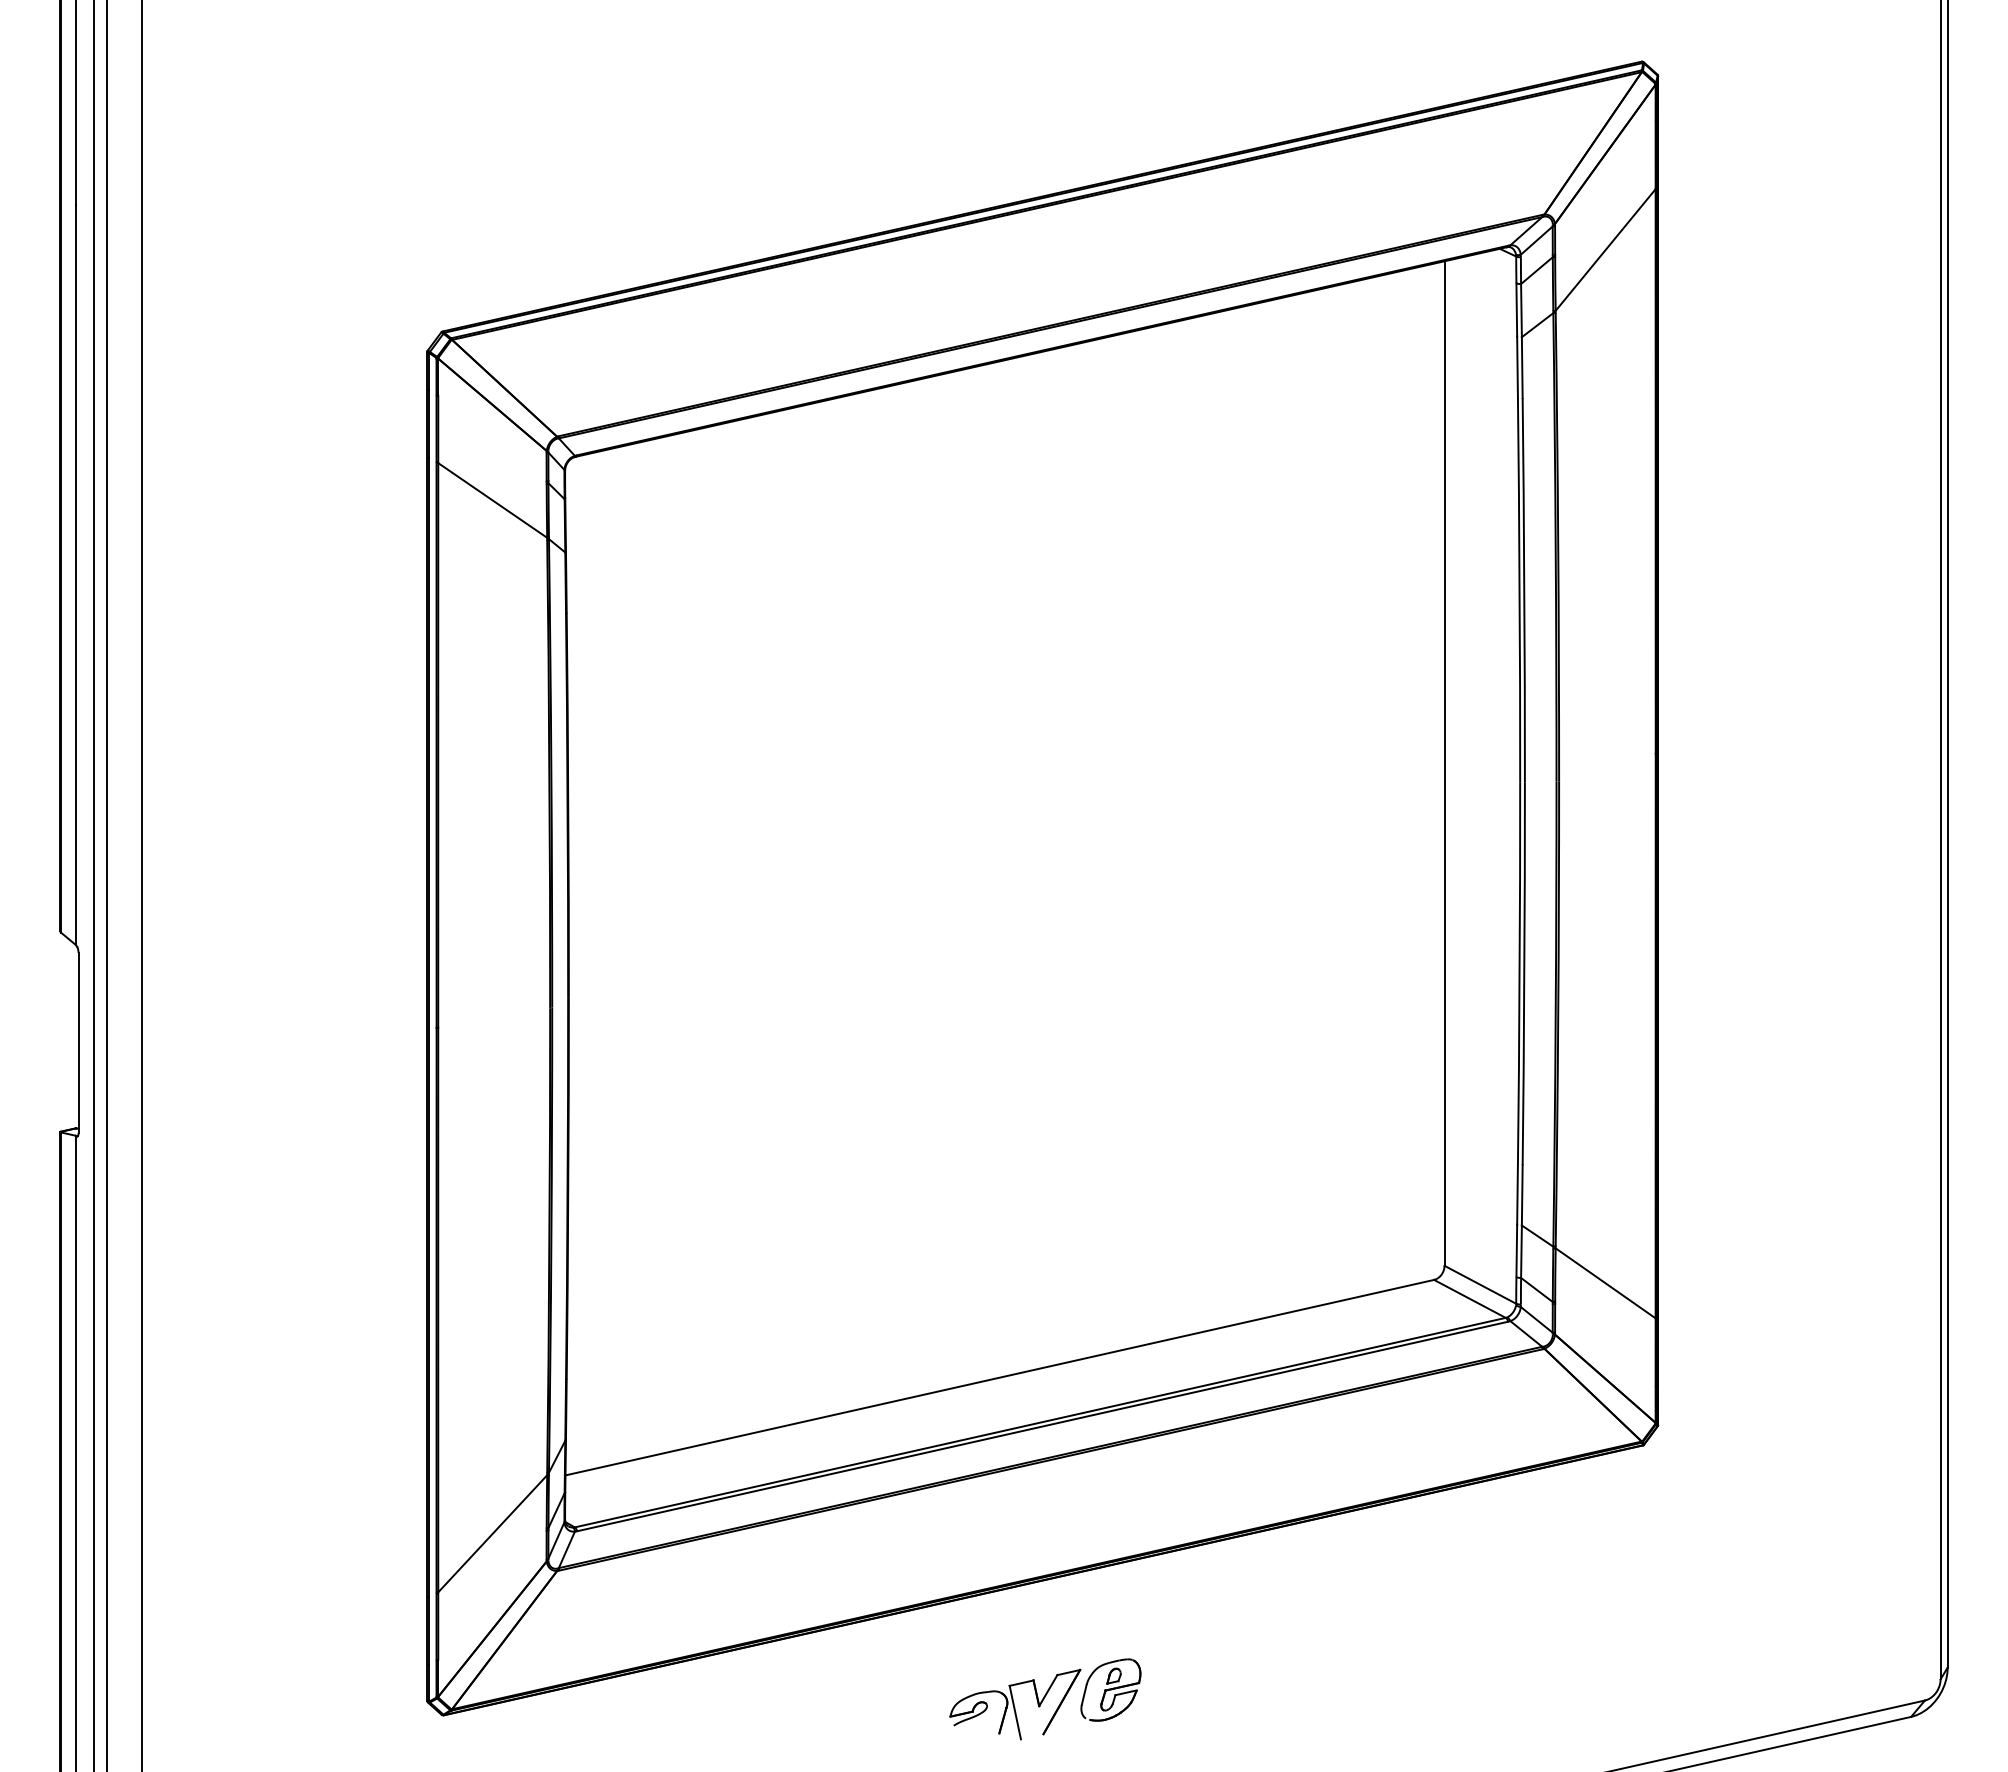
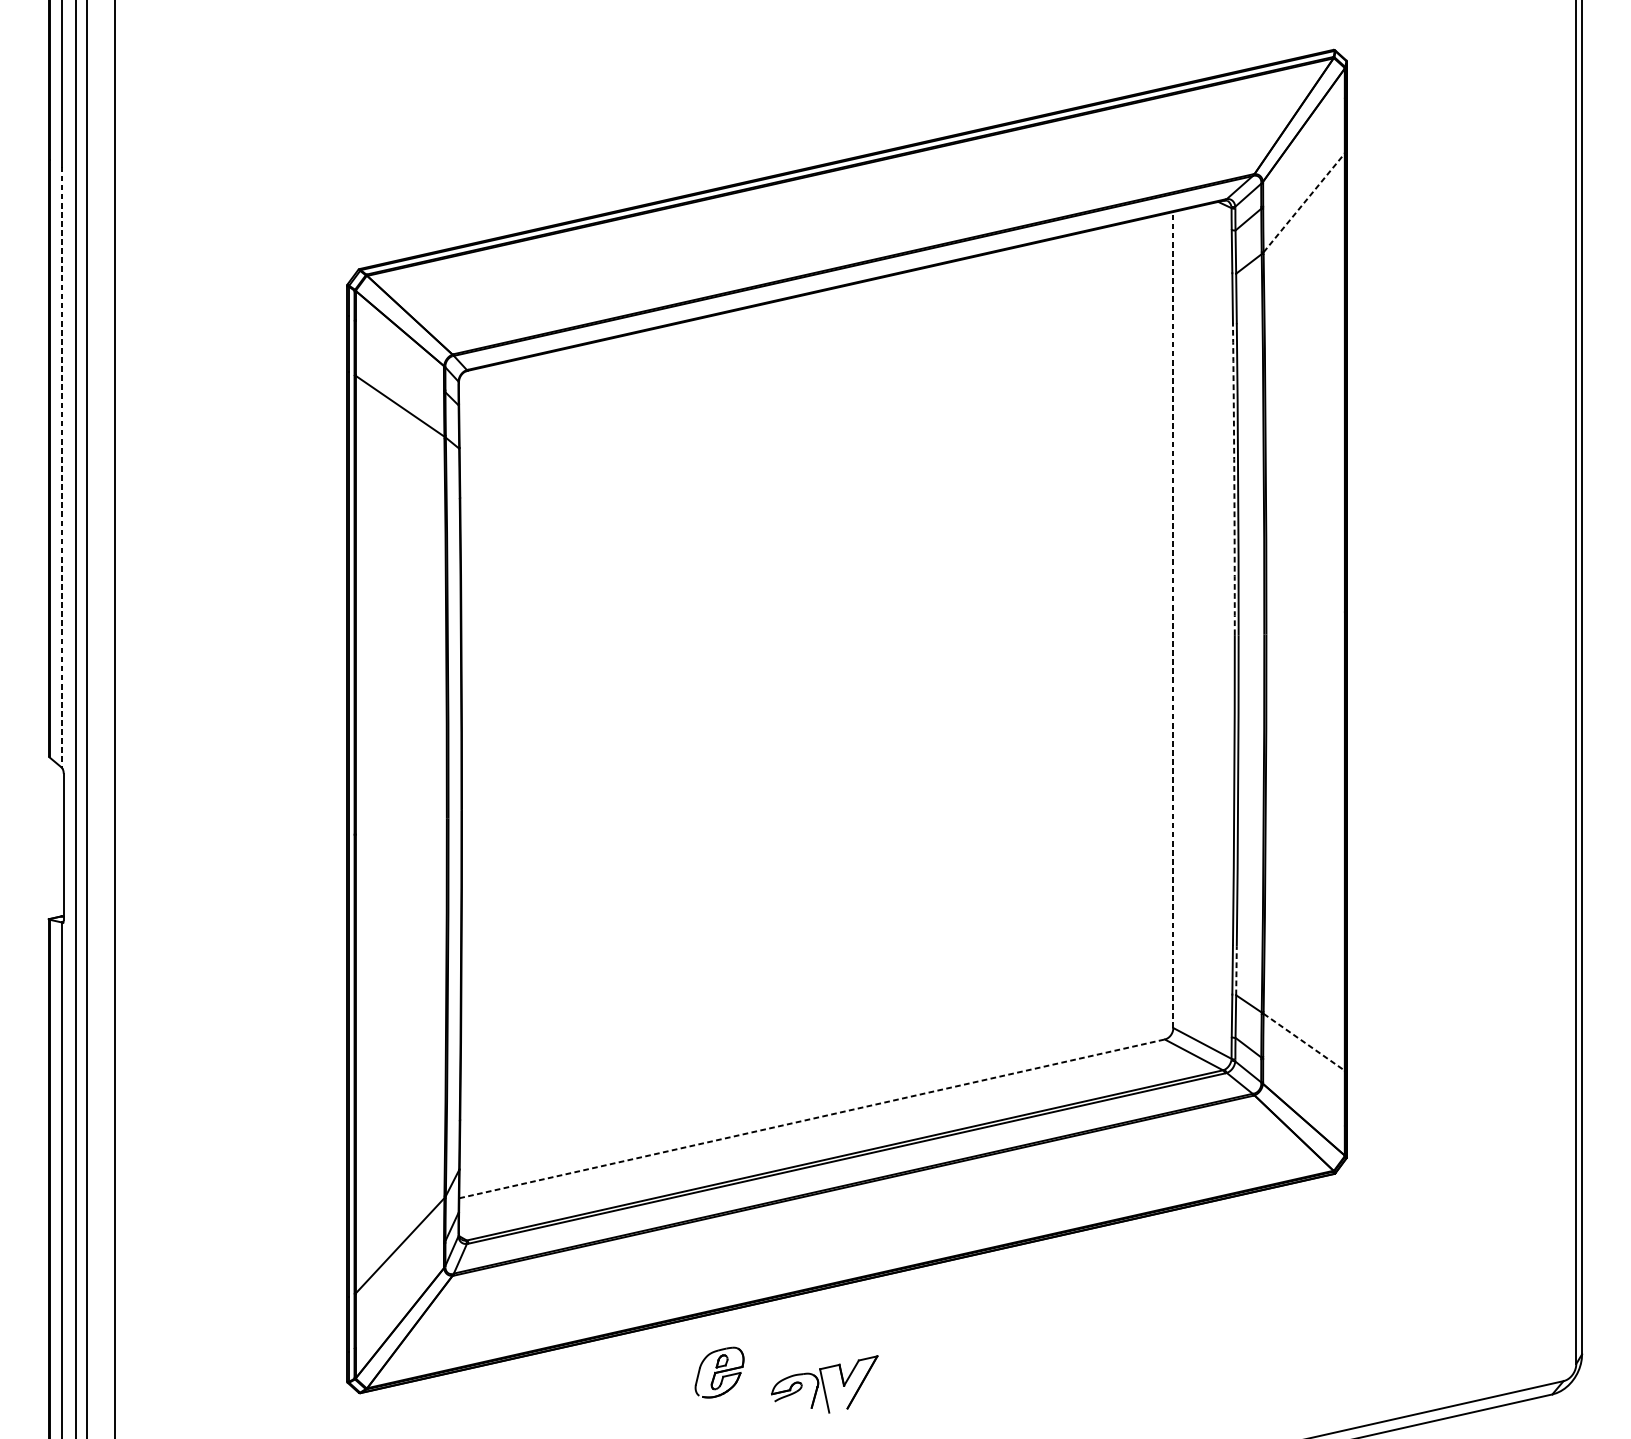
line: (1605, 250) -> (1304, 203), solid -> dashed
line: (76, 575) -> (62, 467), solid -> dashed
arc: (1519, 589) -> (1234, 478), solid -> dashed
line: (1444, 763) -> (1173, 619), solid -> dashed
line: (1522, 1194) -> (1236, 970), solid -> dashed
line: (1606, 1283) -> (1304, 1042), solid -> dashed
line: (1000, 1377) -> (812, 1118), solid -> dashed
part: (1110, 1689) -> (719, 1372), moved

